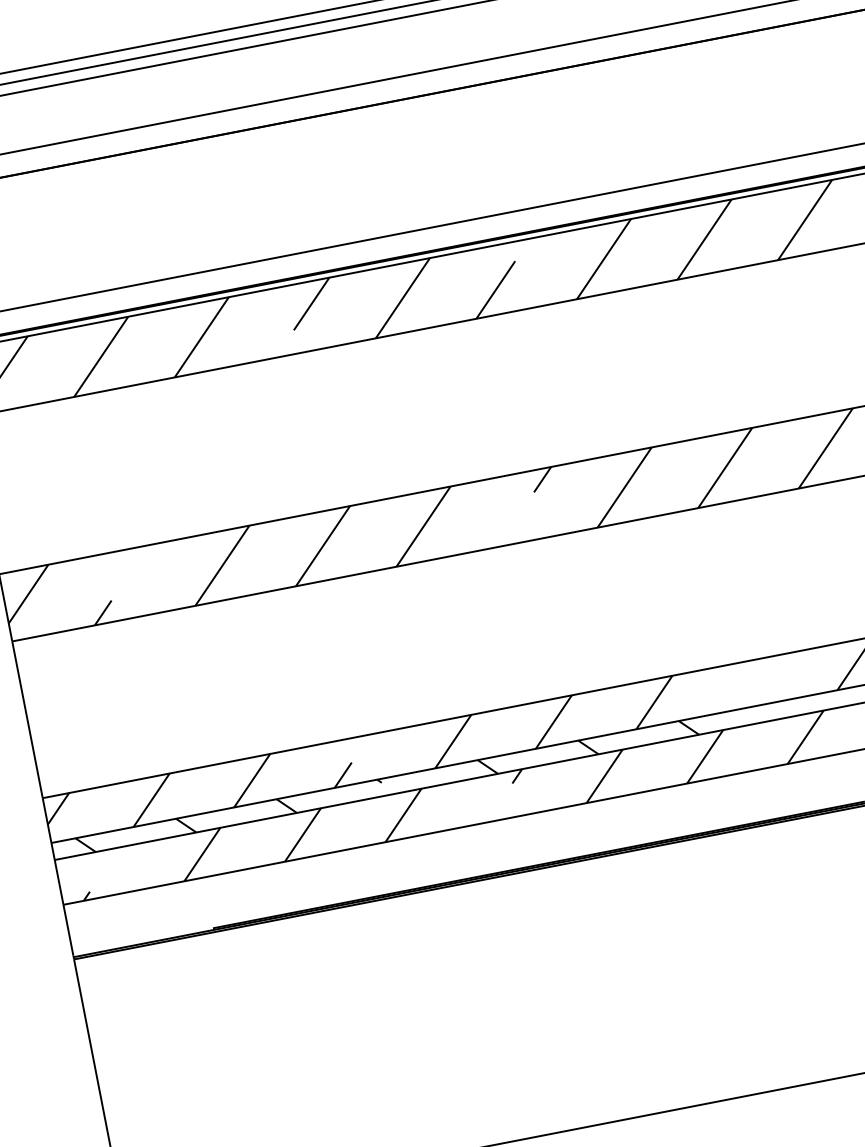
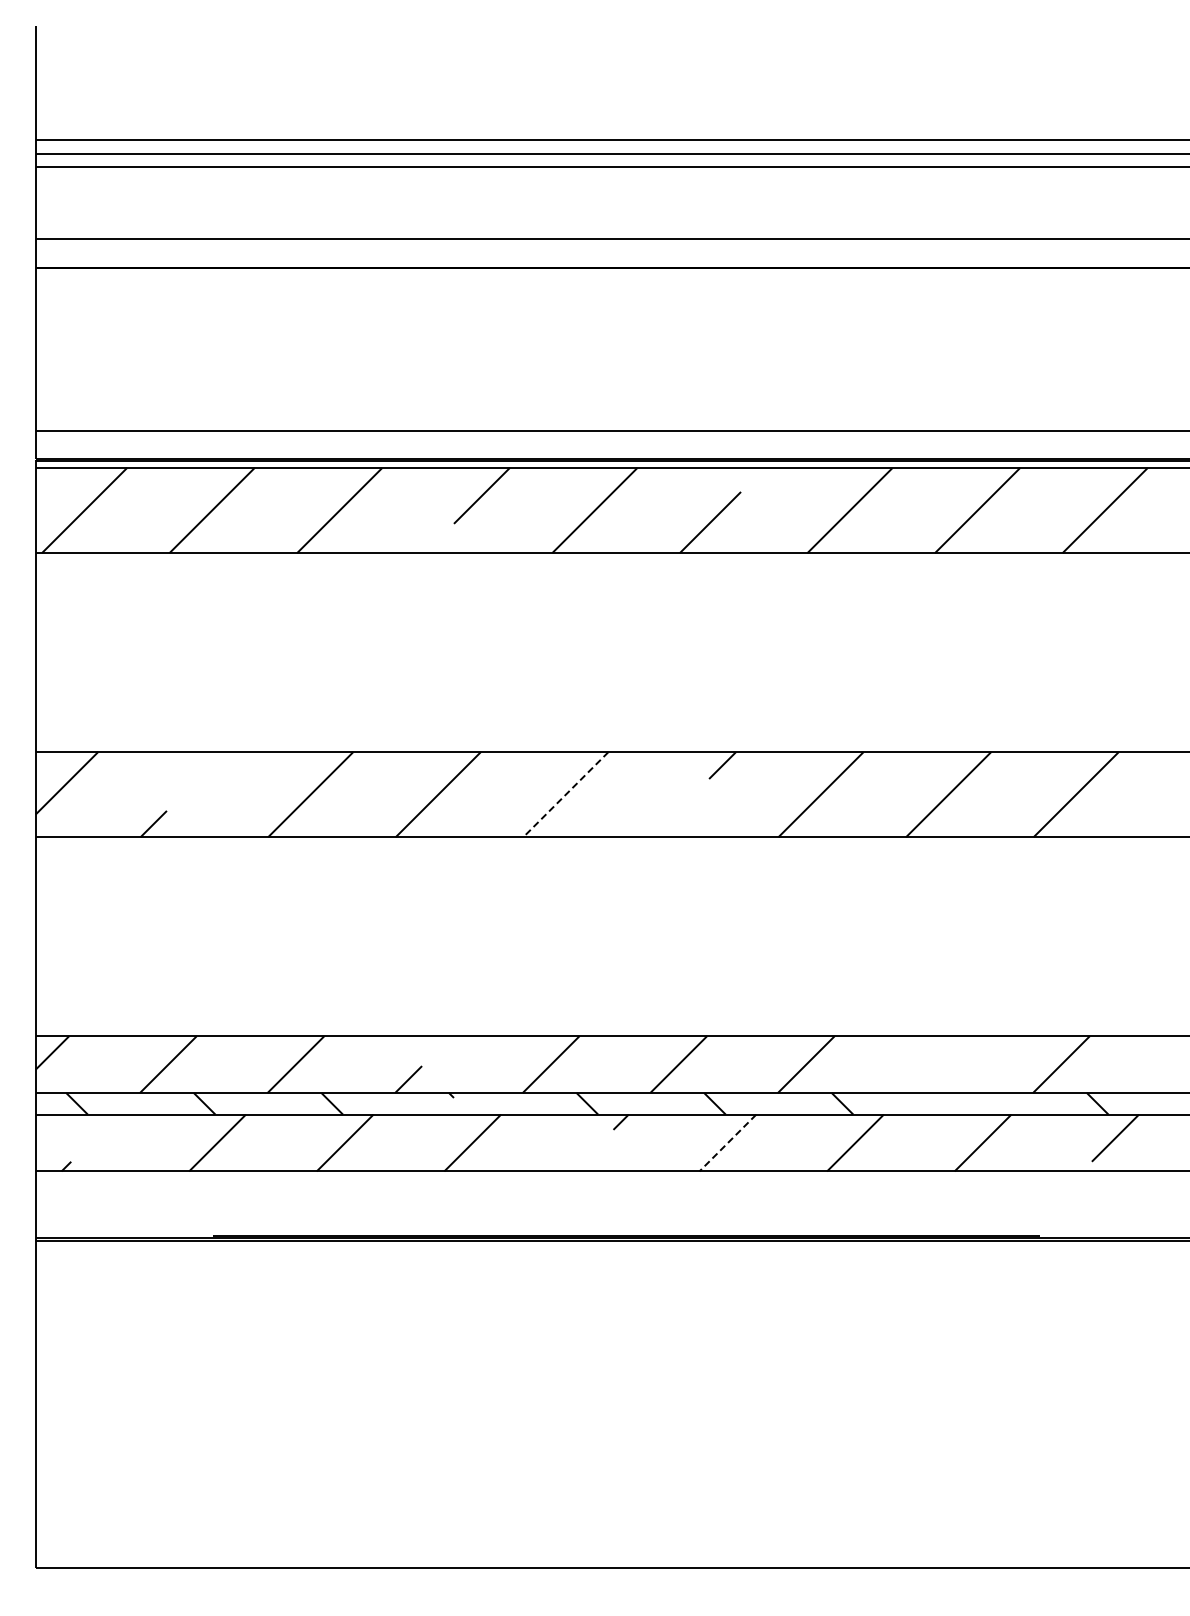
line: (423, 527) -> (565, 795), solid -> dashed
line: (604, 776) -> (727, 1143), solid -> dashed

